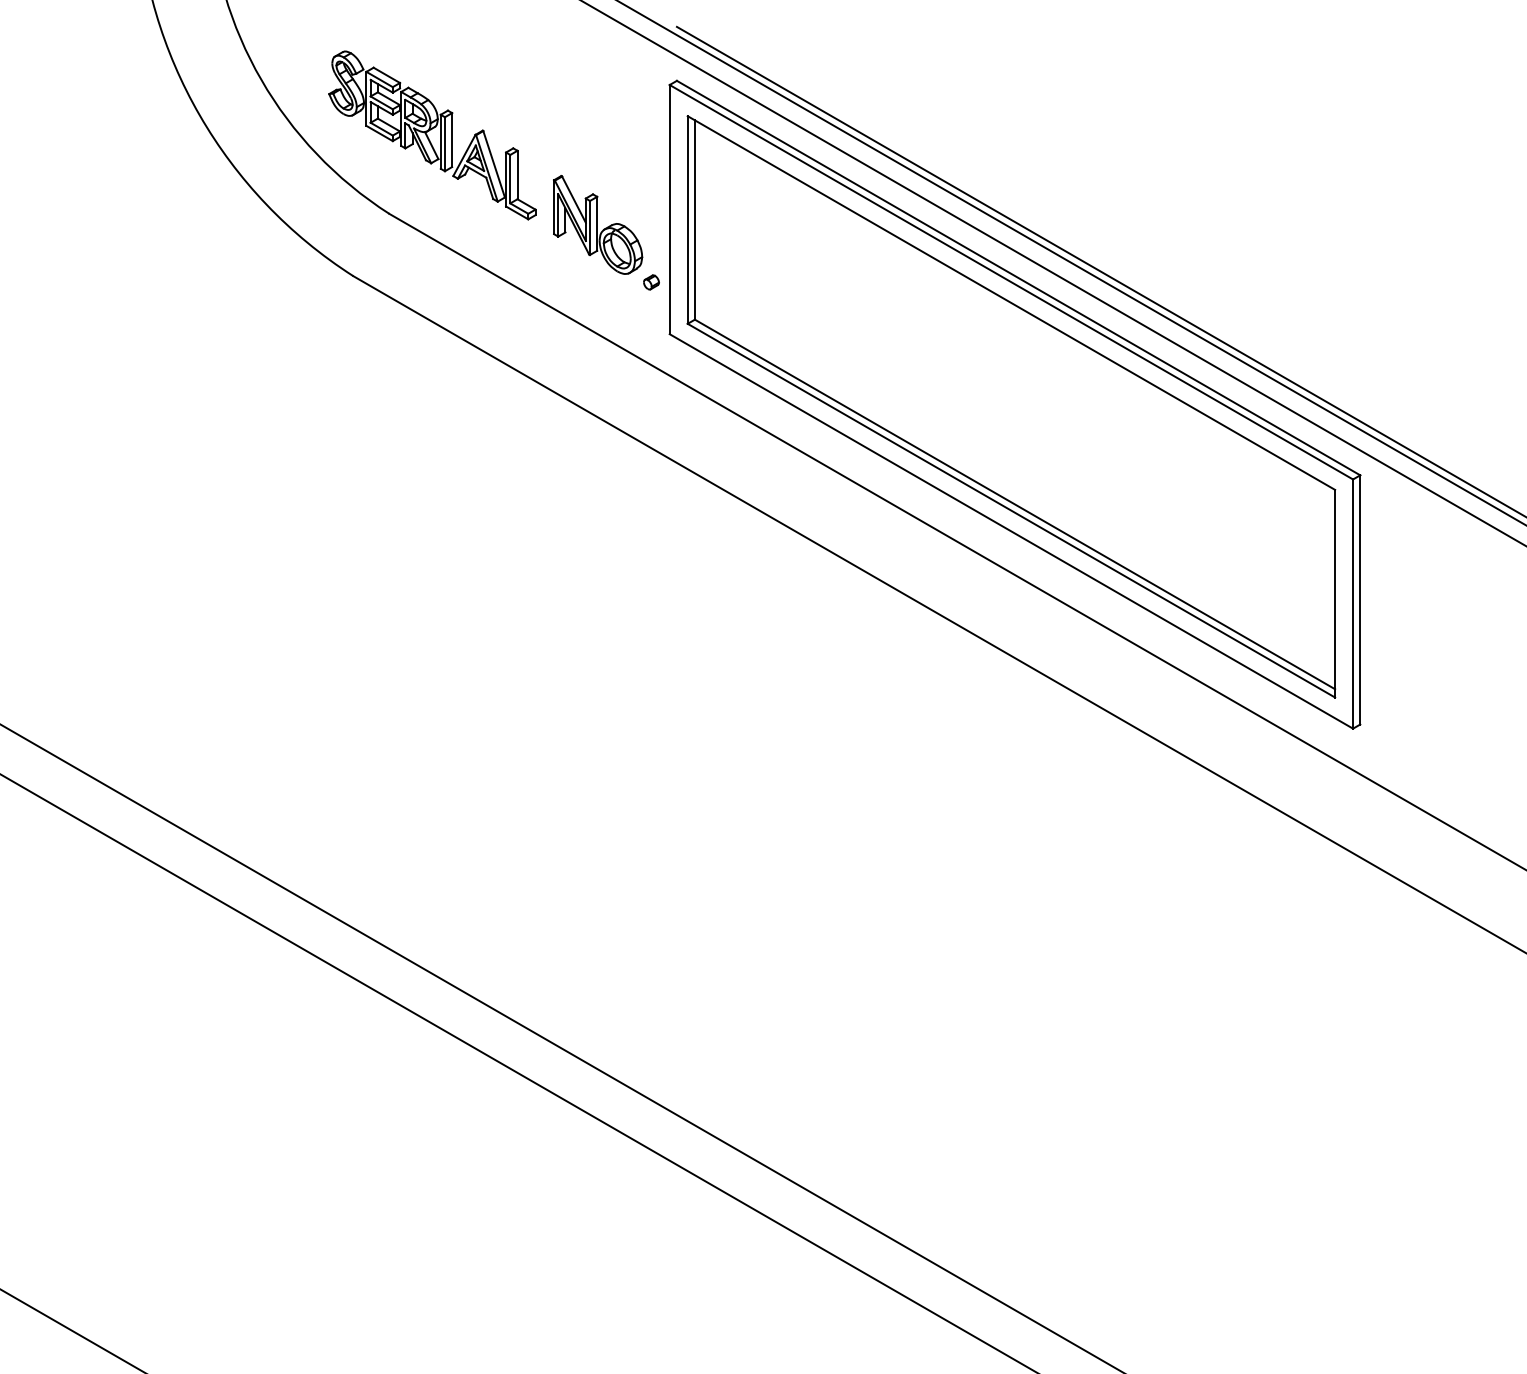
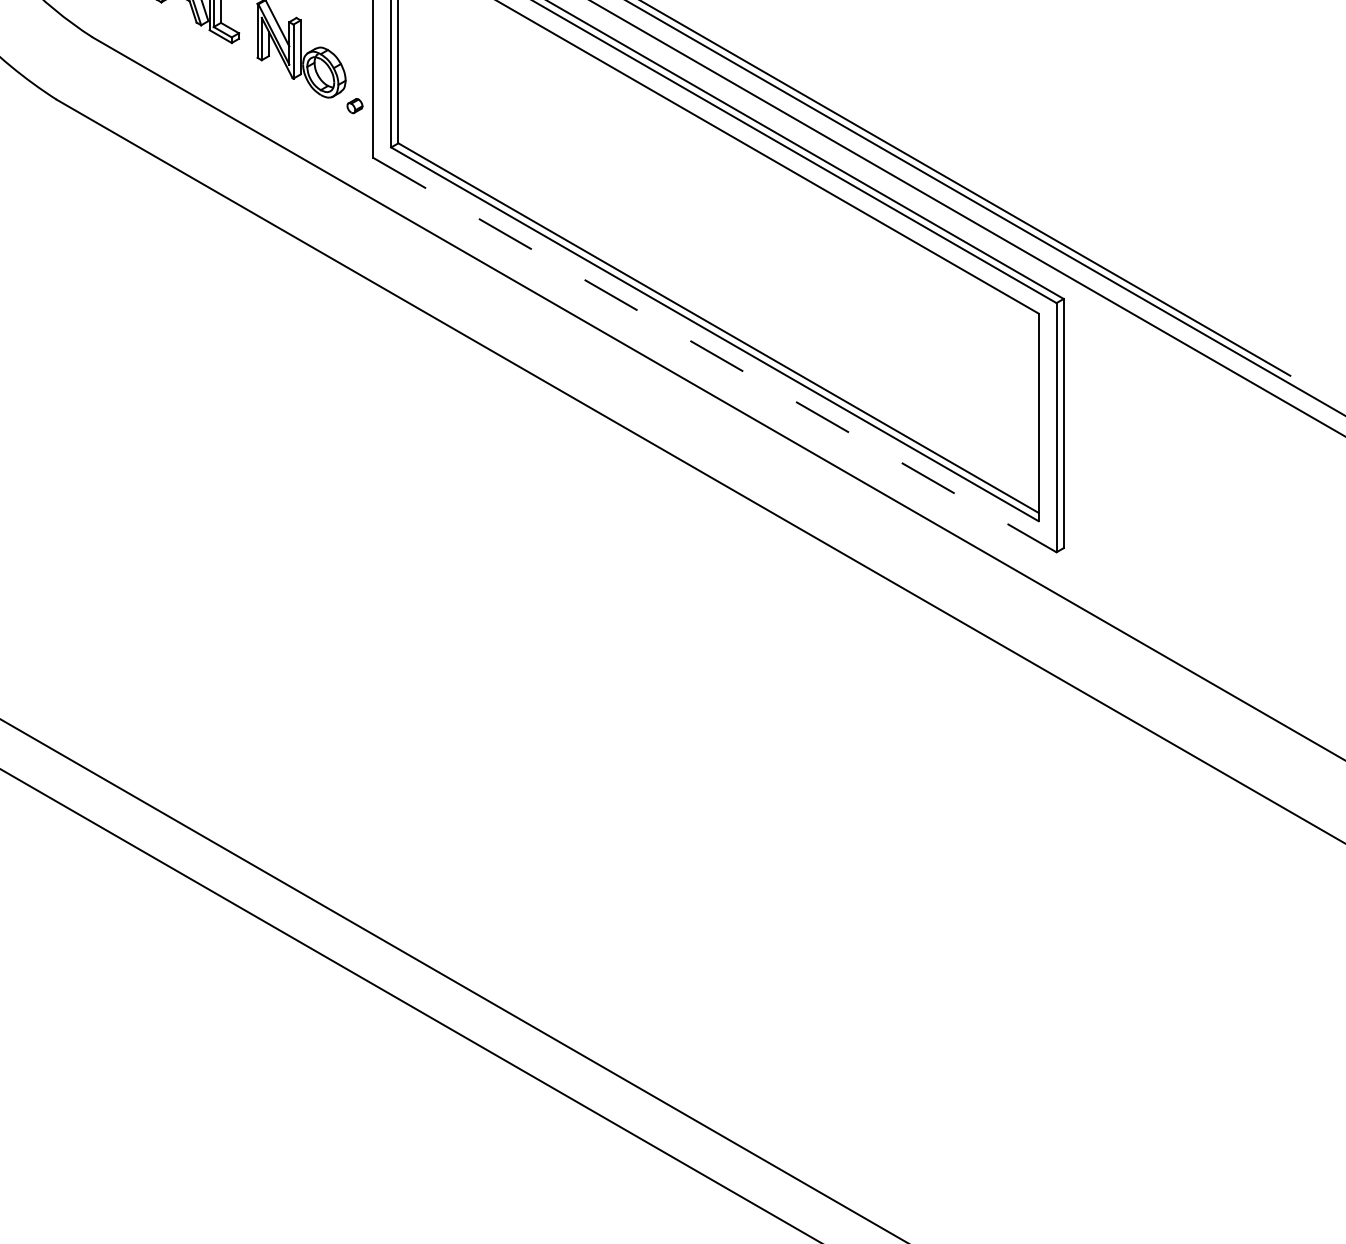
line: (1011, 531) -> (714, 355), solid -> dashed

